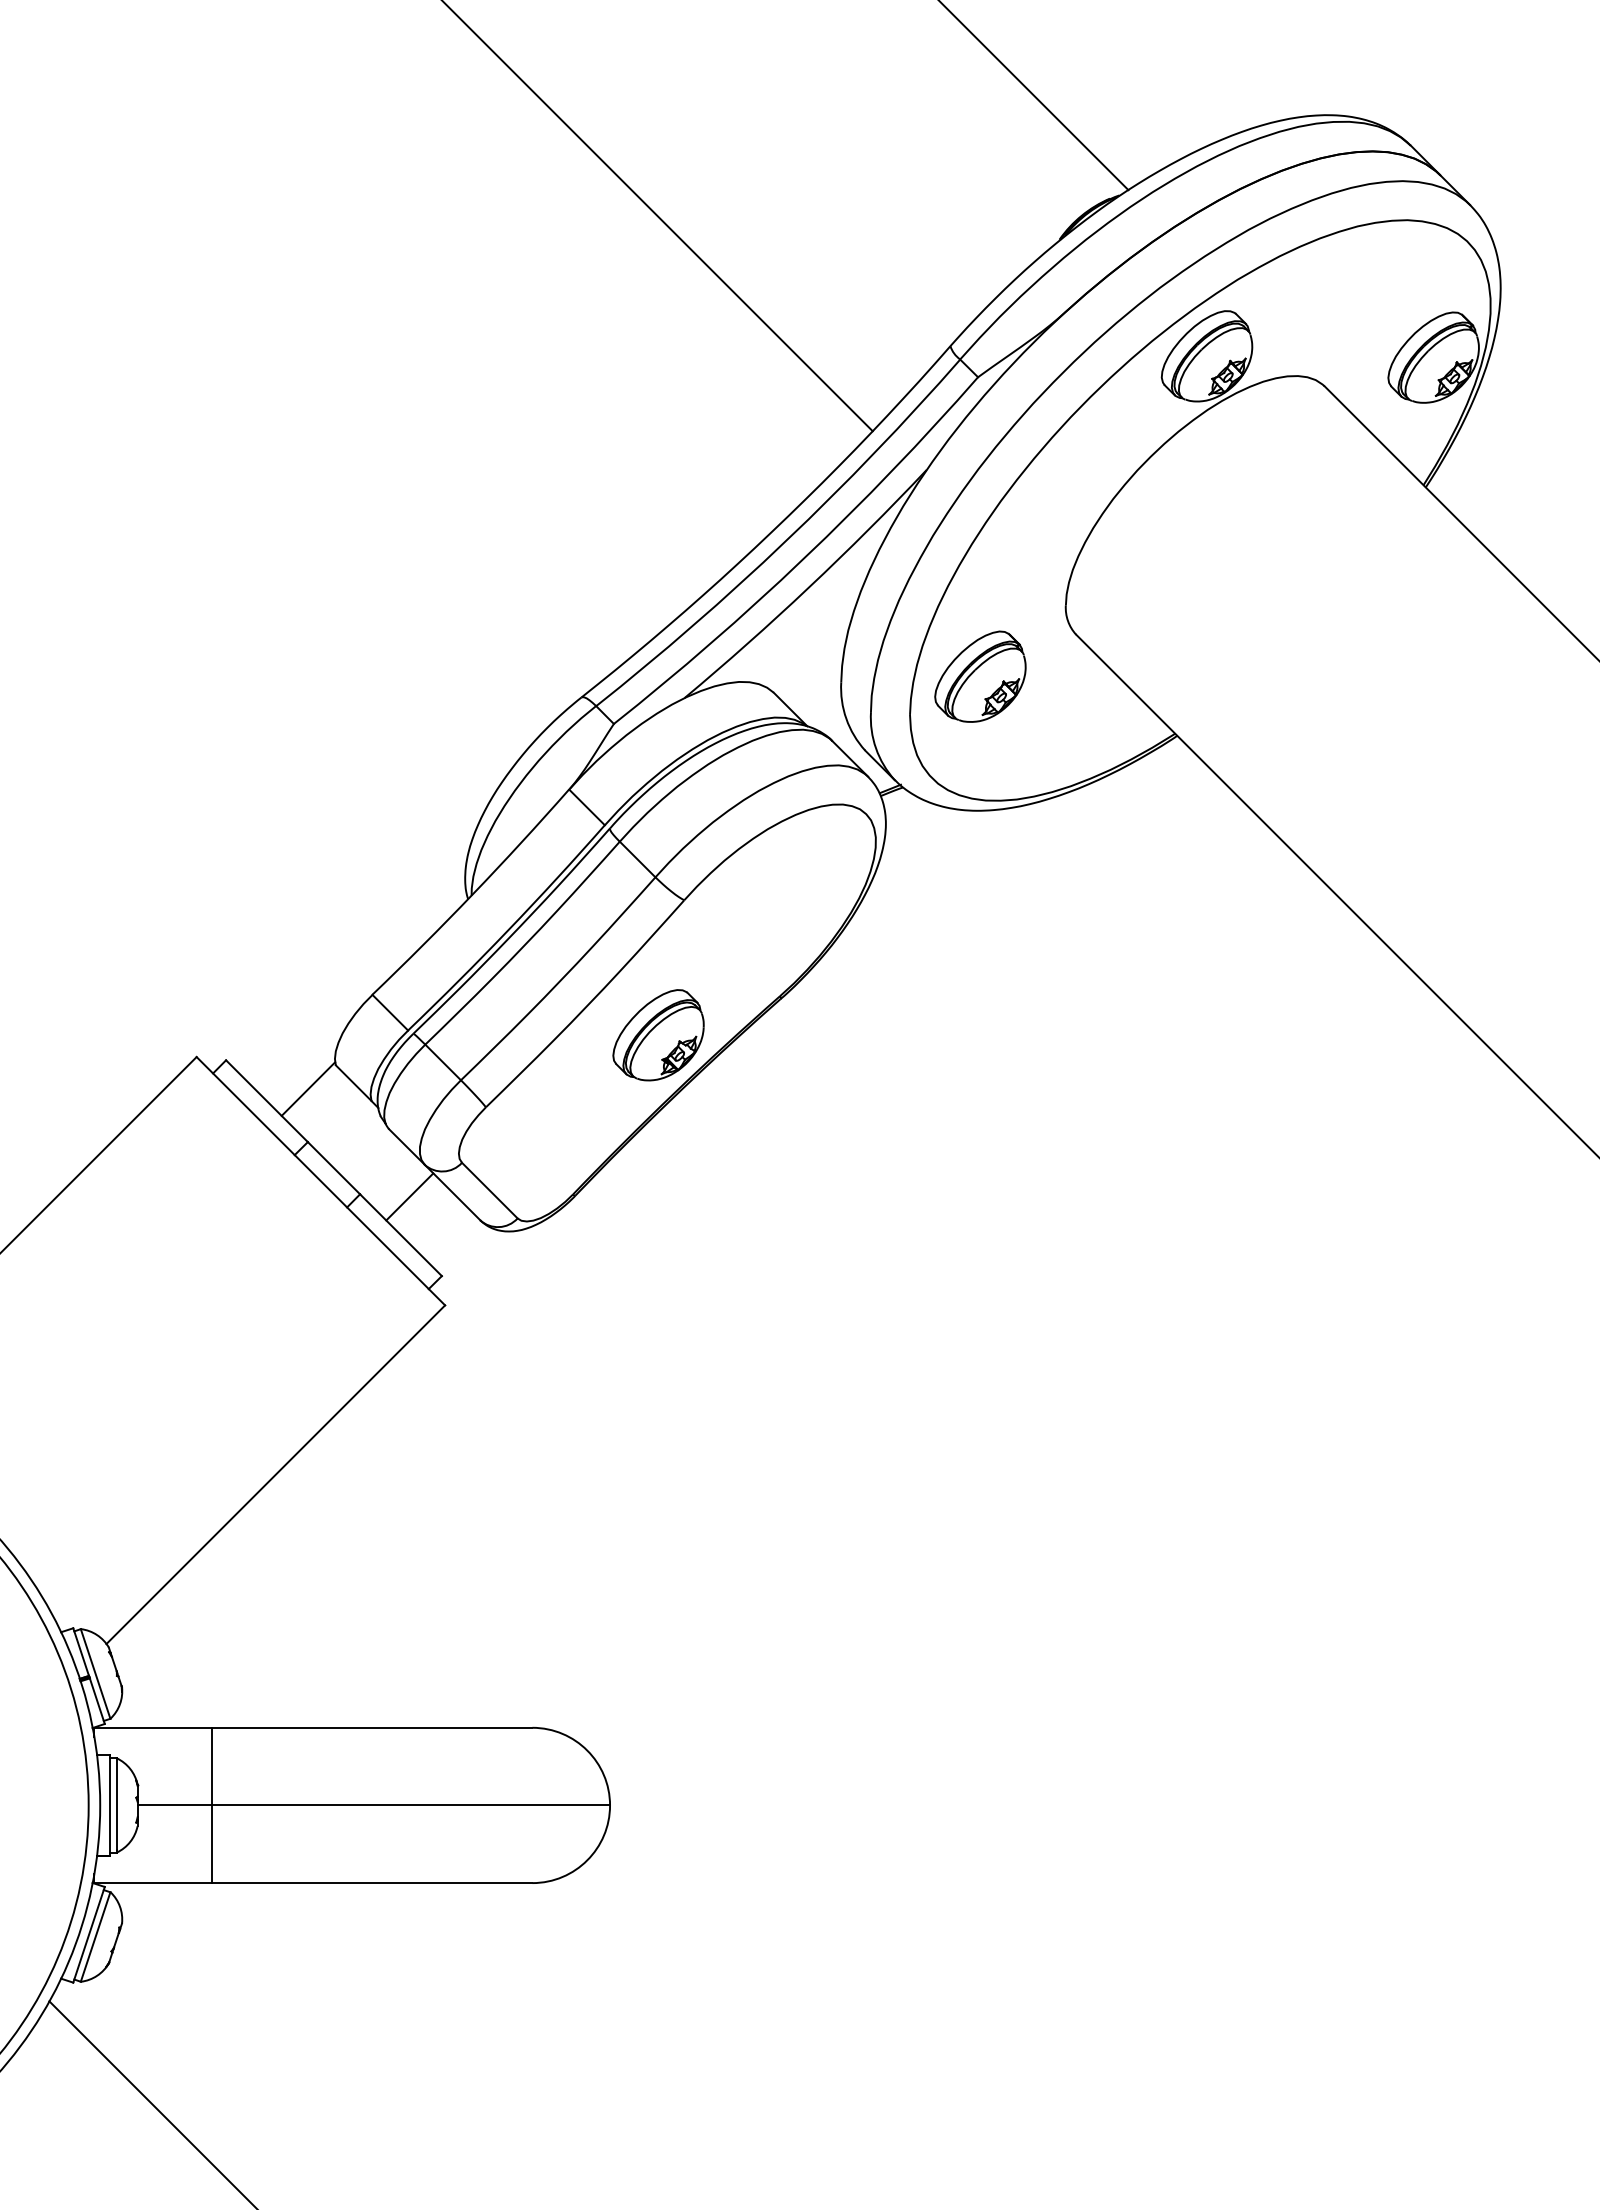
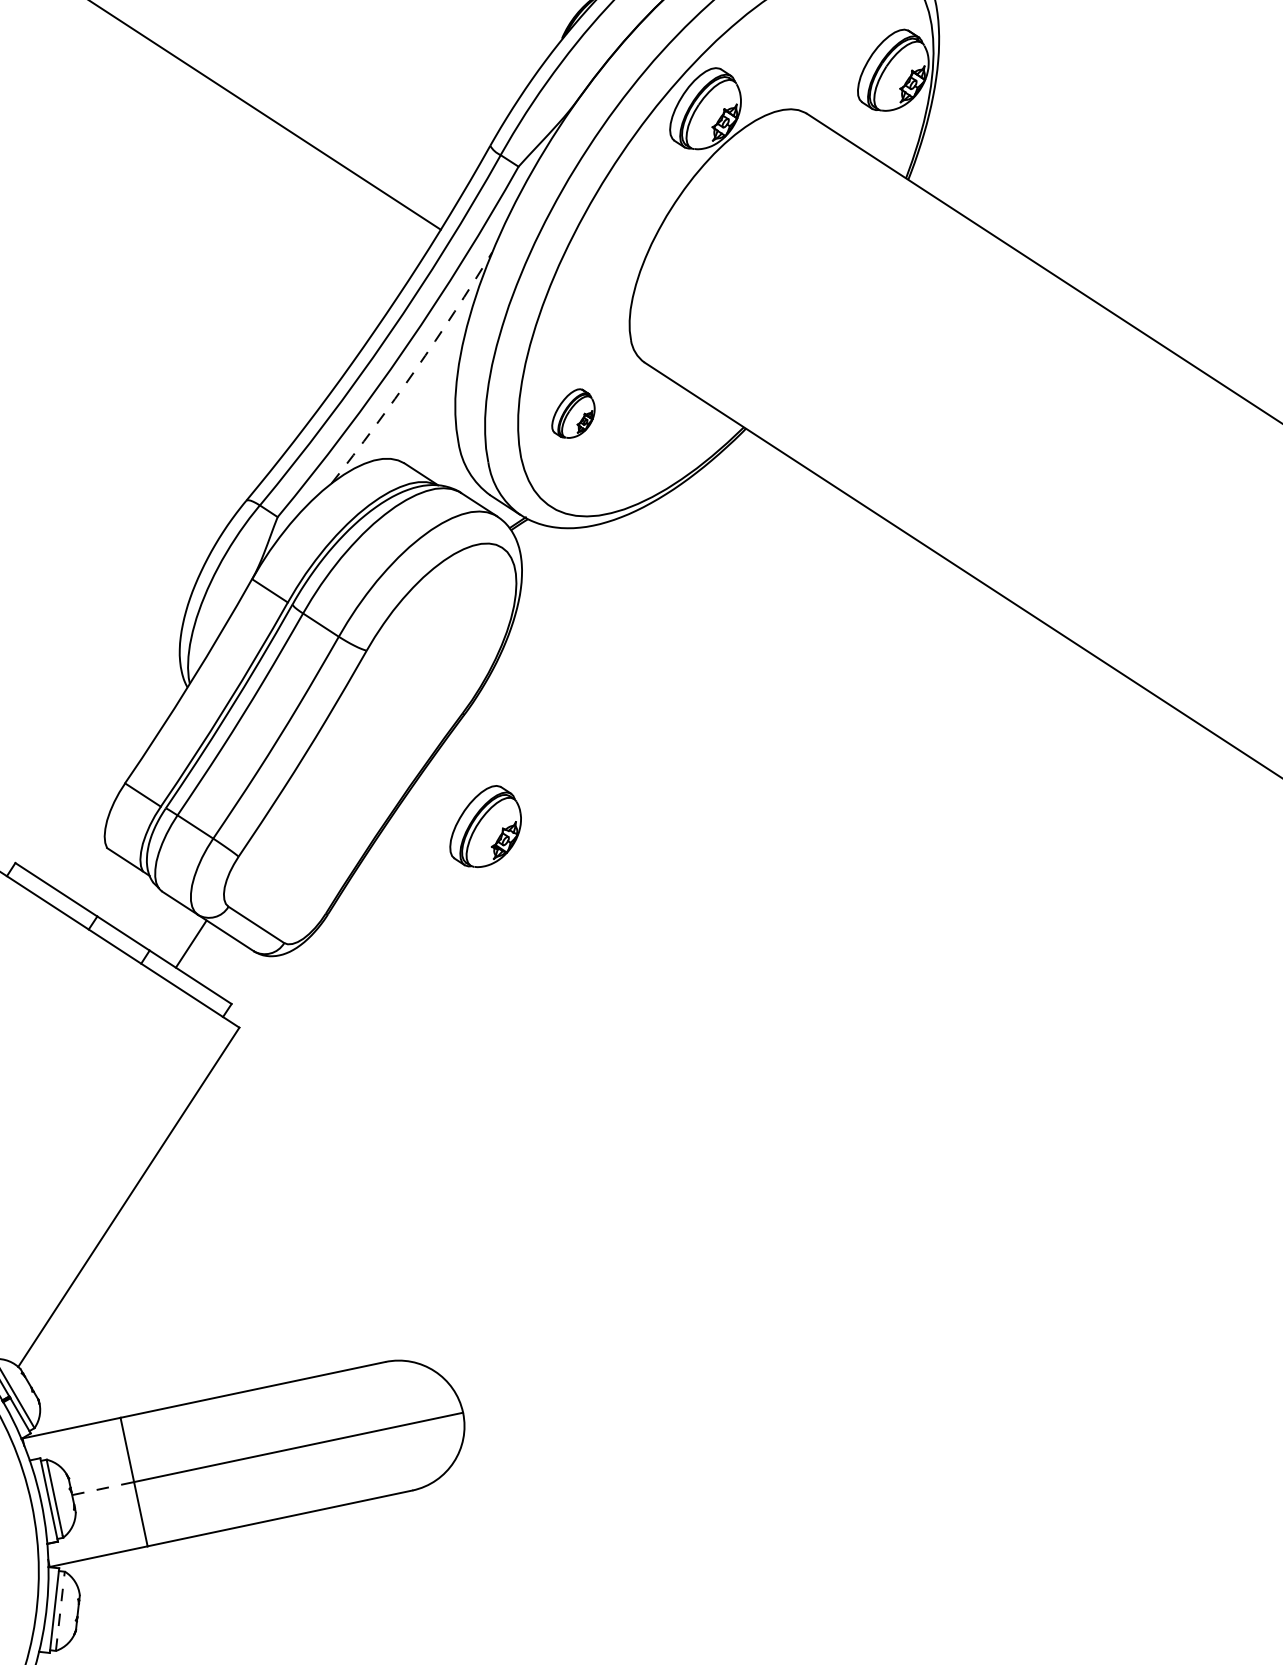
arc: (809, 587) -> (415, 370), solid -> dashed
part: (980, 676) -> (572, 413), size x0.6
part: (658, 1035) -> (484, 827), moved
line: (308, 1088) -> (88, 872), removed
line: (175, 1805) -> (103, 1488), solid -> dashed
line: (95, 1936) -> (60, 1610), solid -> dashed

